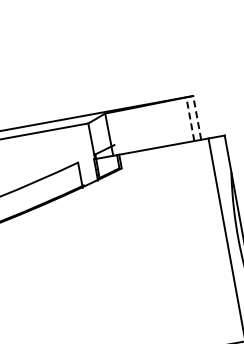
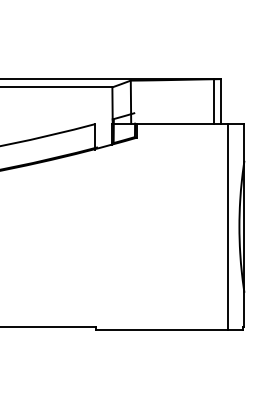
line: (197, 117) -> (220, 100), dashed -> solid
line: (190, 118) -> (213, 100), dashed -> solid

